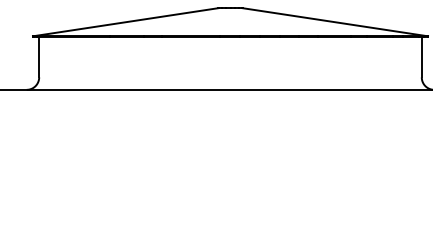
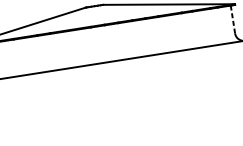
line: (421, 56) -> (232, 18), solid -> dashed

